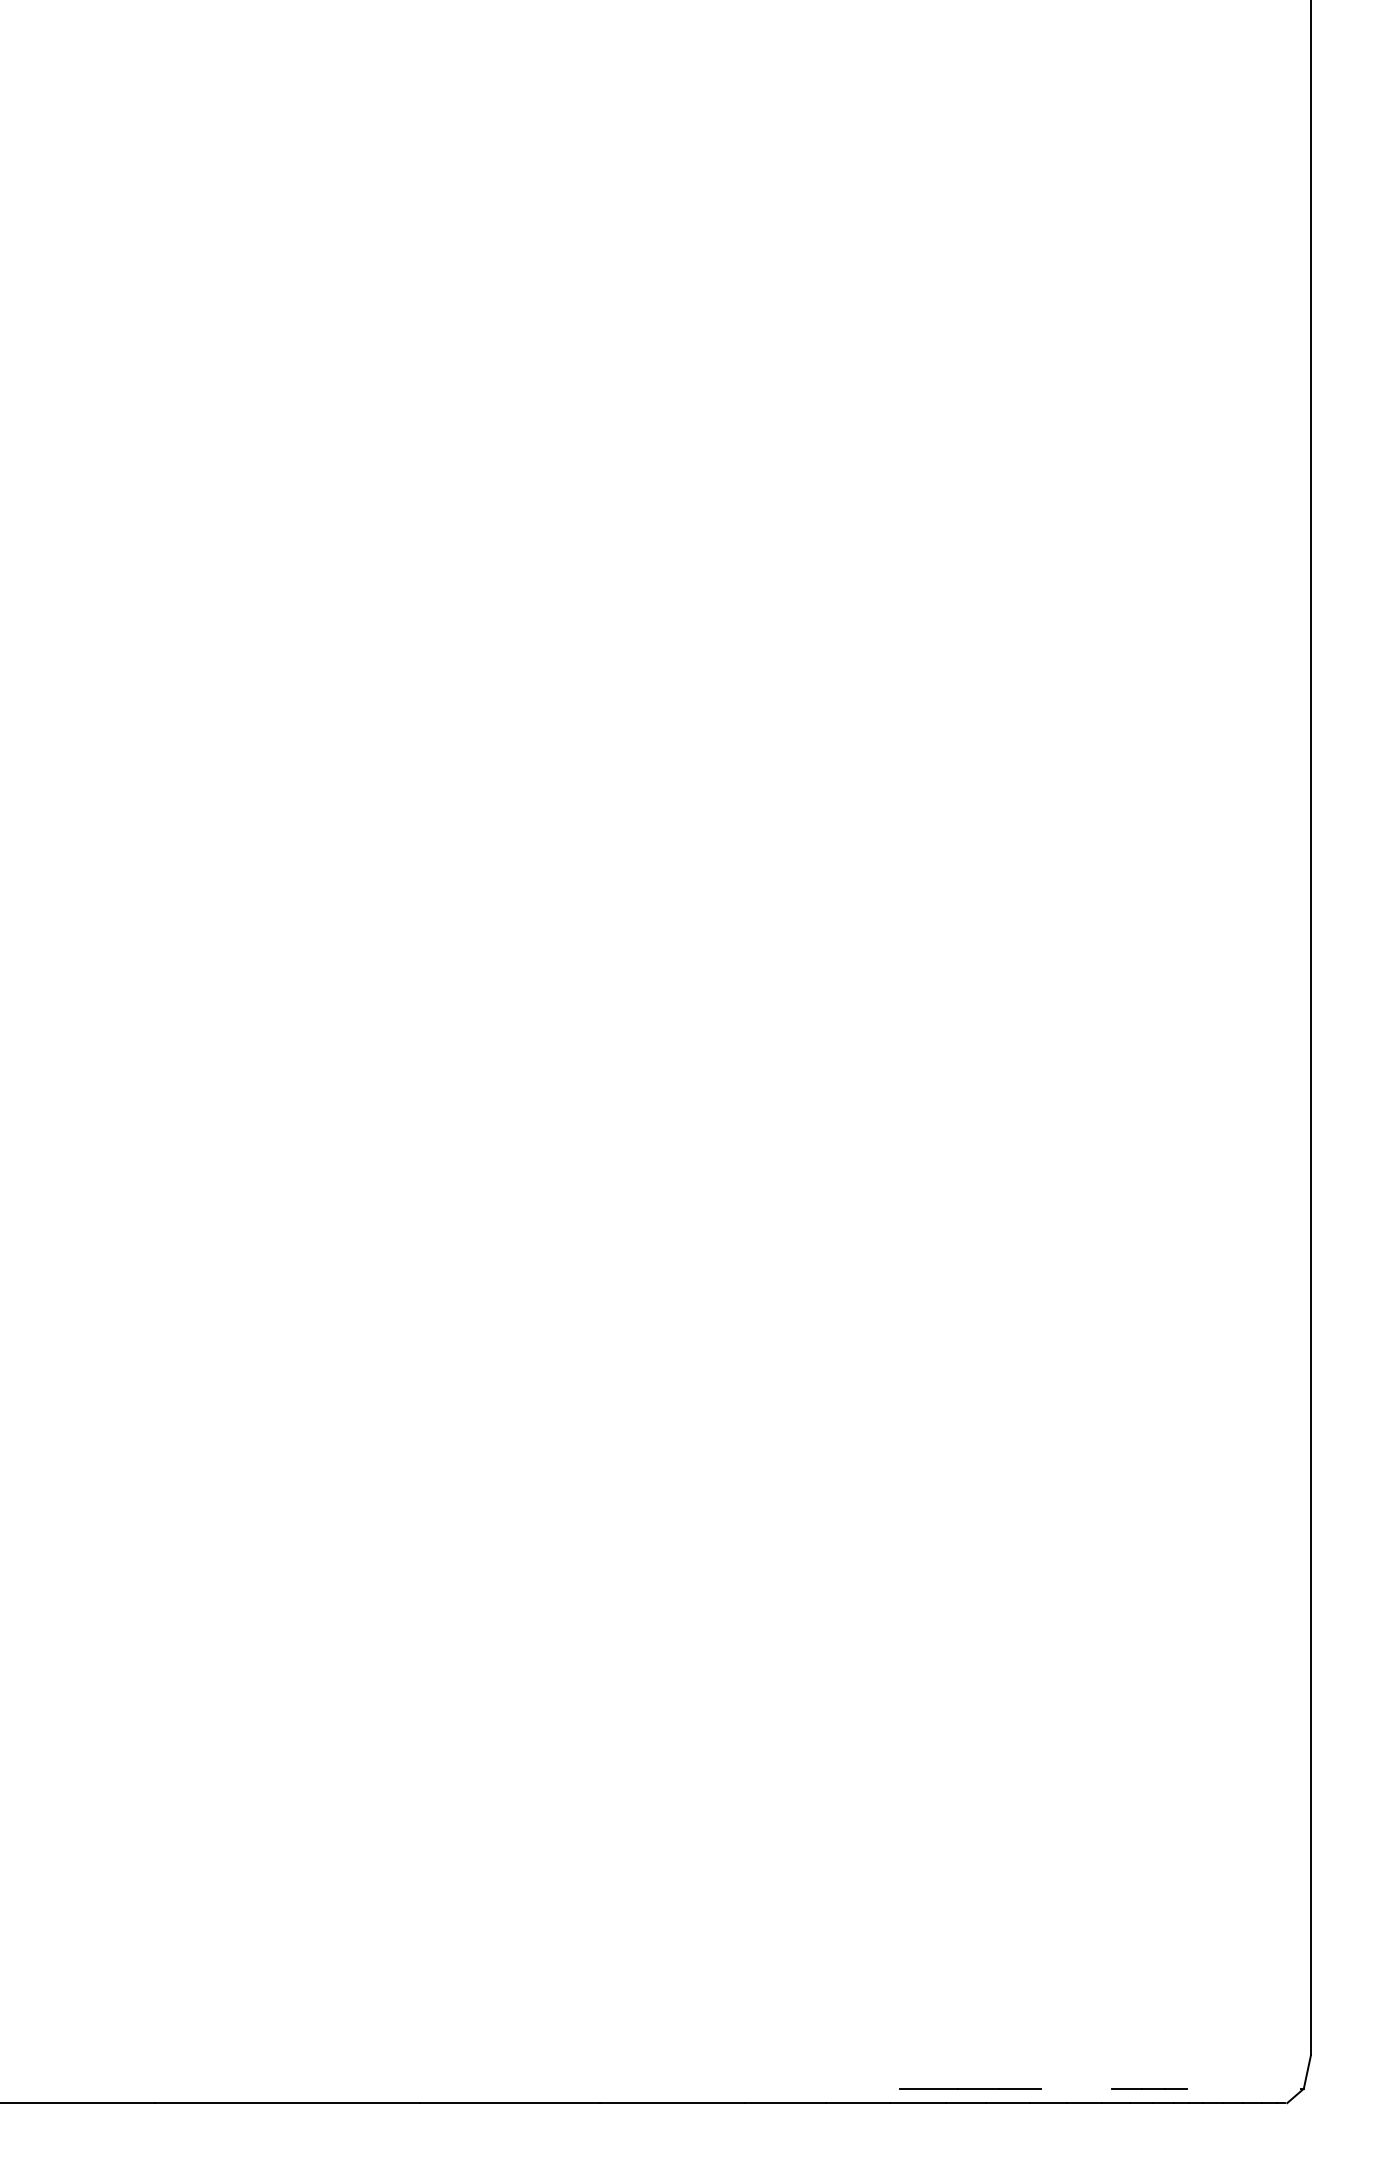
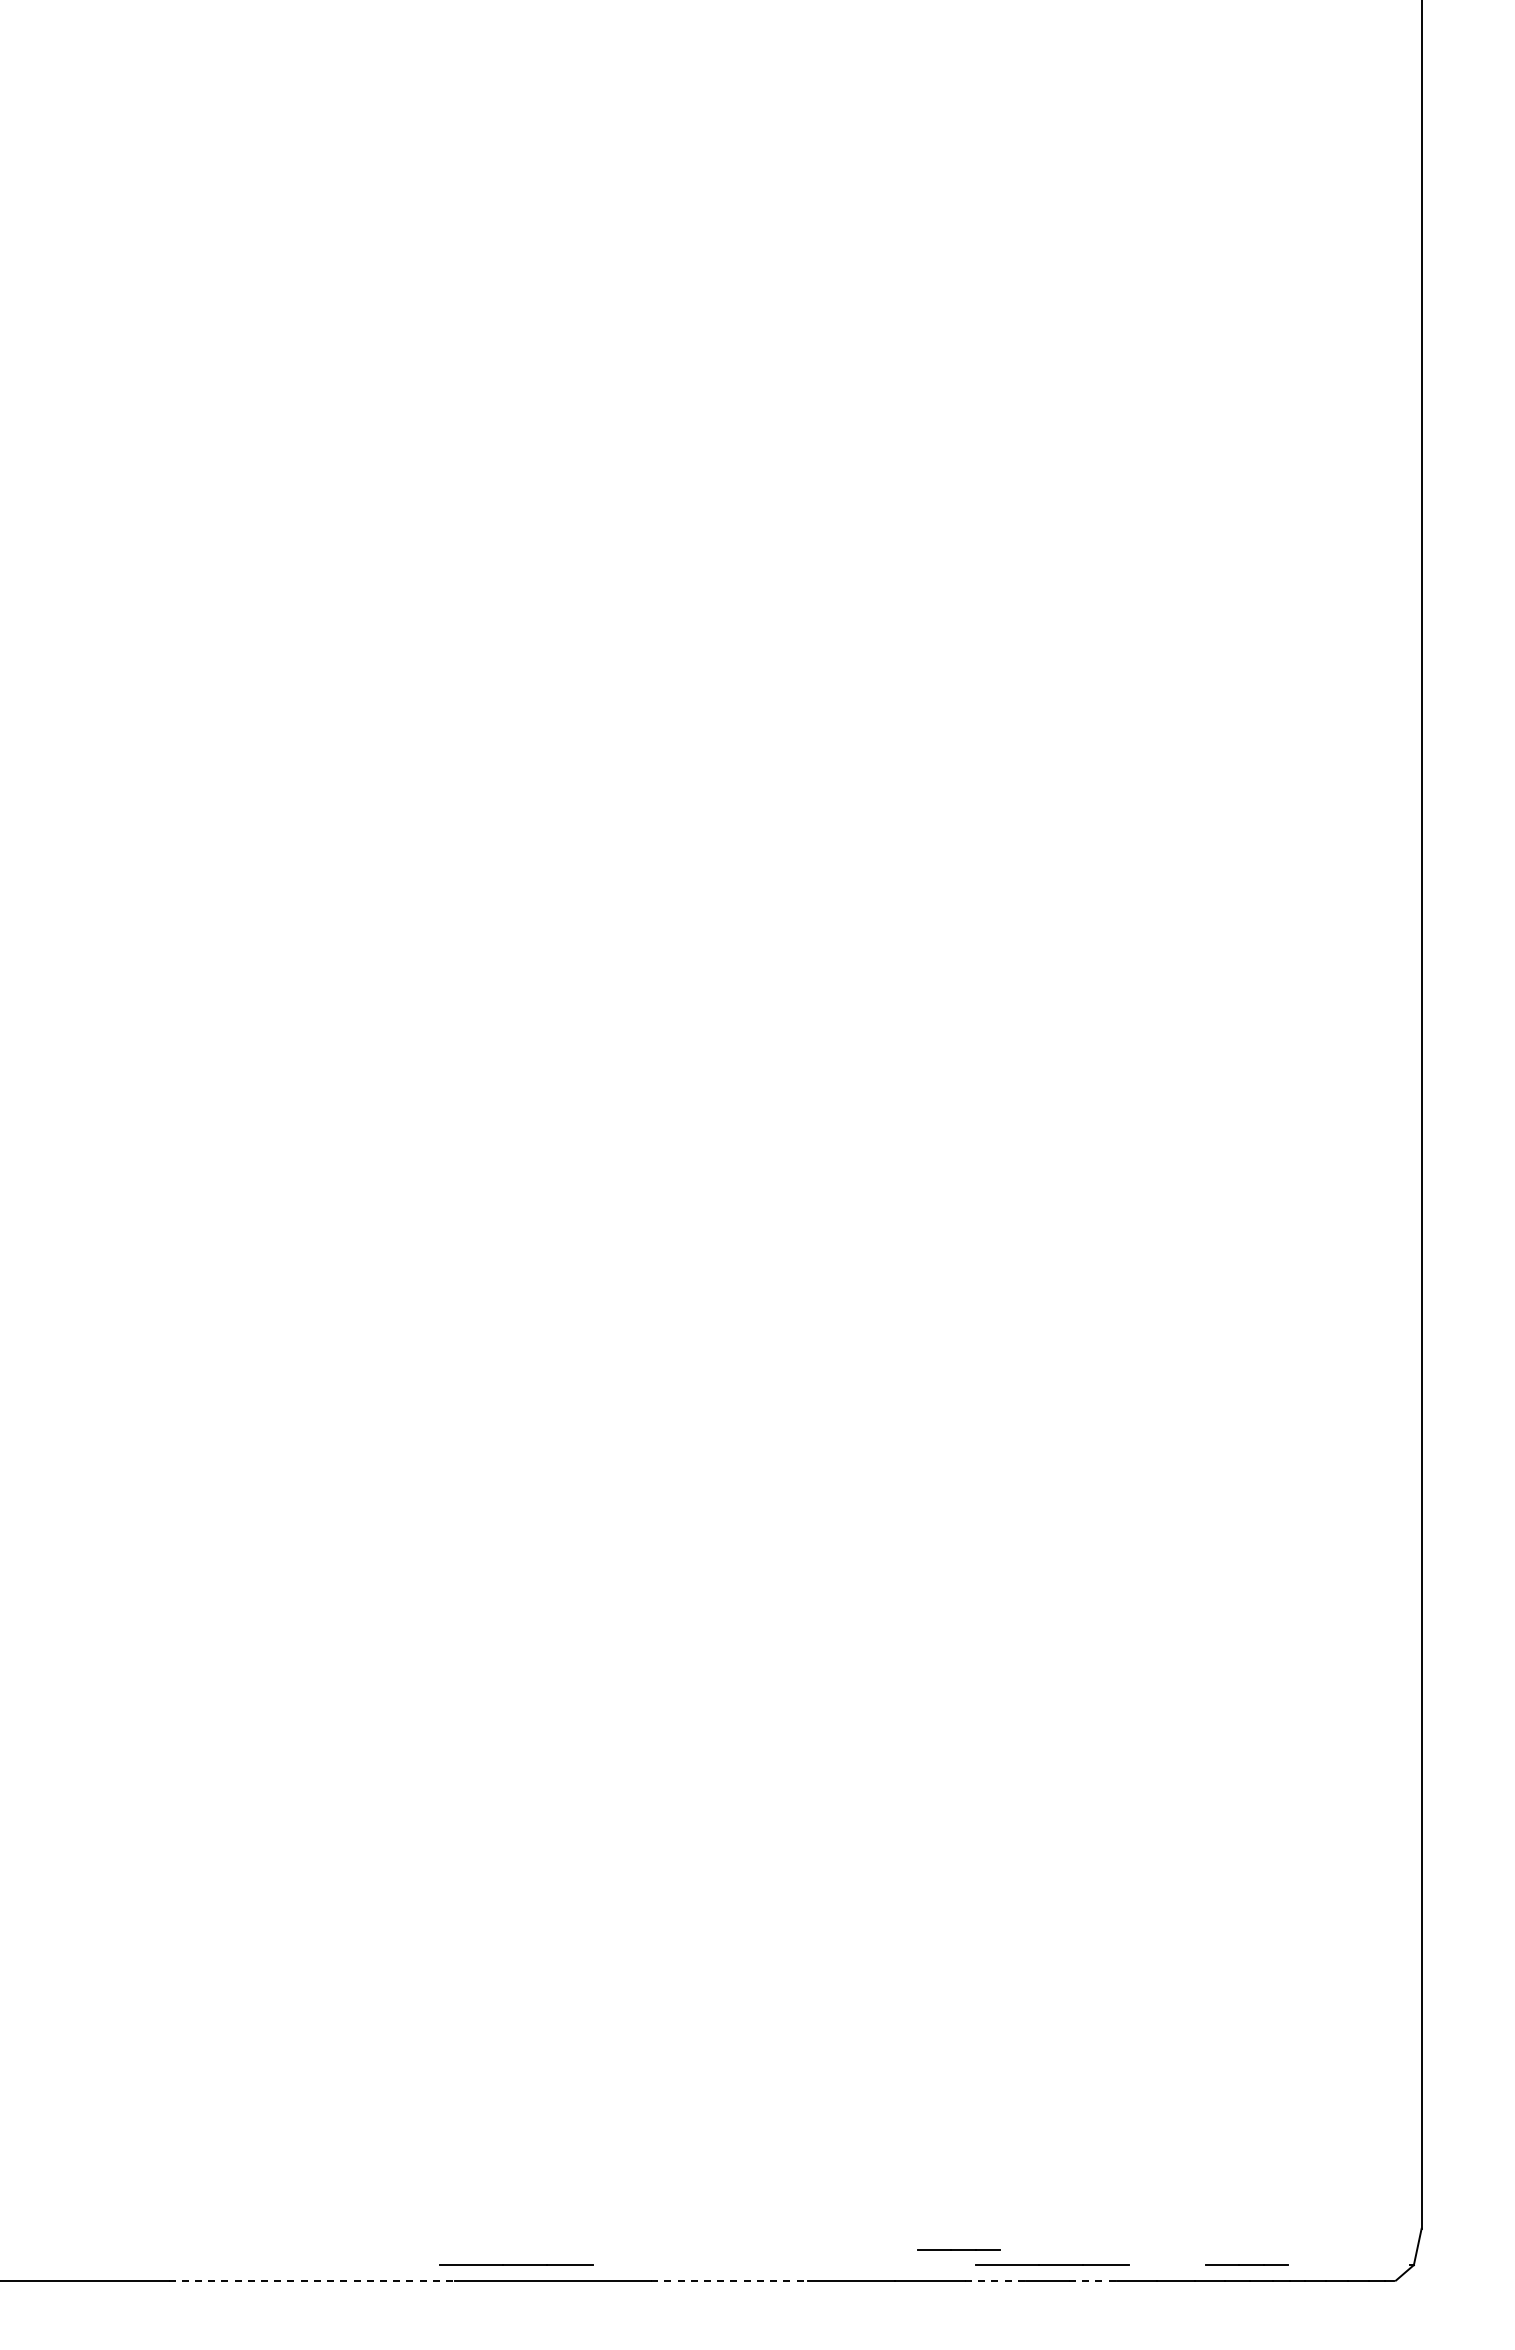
line: (883, 2074) -> (958, 2249), added
line: (476, 2088) -> (516, 2264), added
line: (288, 2102) -> (312, 2280), solid -> dashed
line: (672, 2102) -> (729, 2280), solid -> dashed
line: (917, 2102) -> (995, 2280), solid -> dashed
line: (1007, 2102) -> (1092, 2280), solid -> dashed

